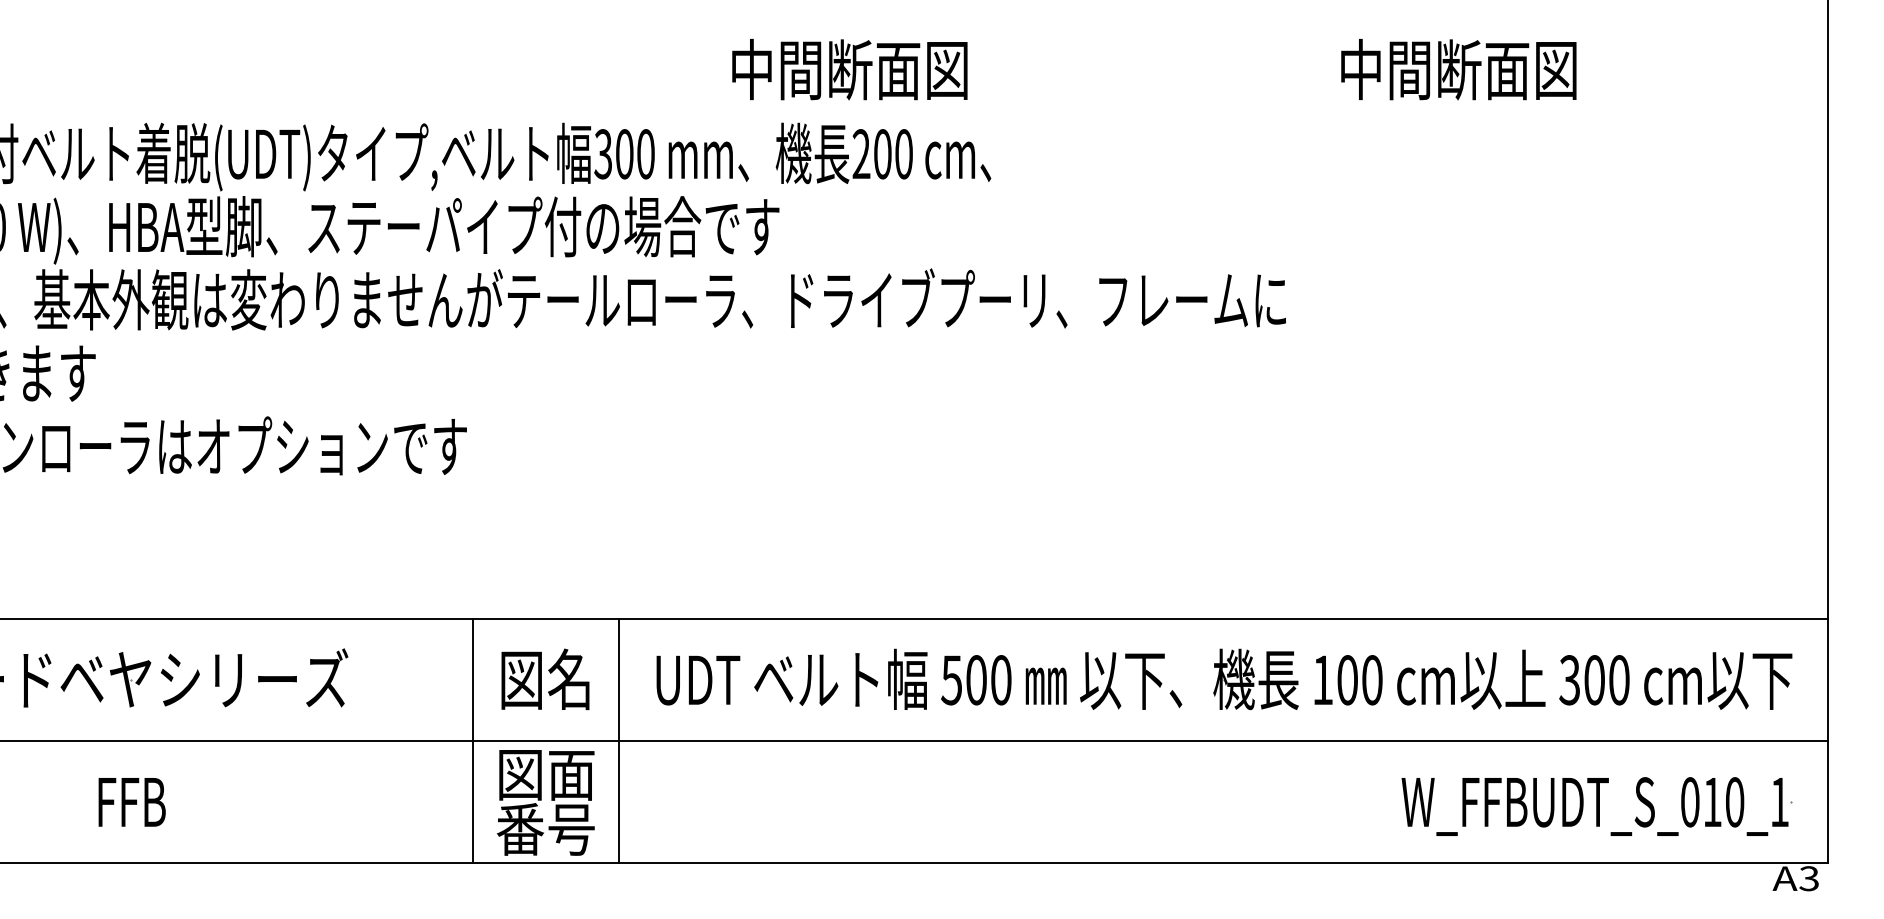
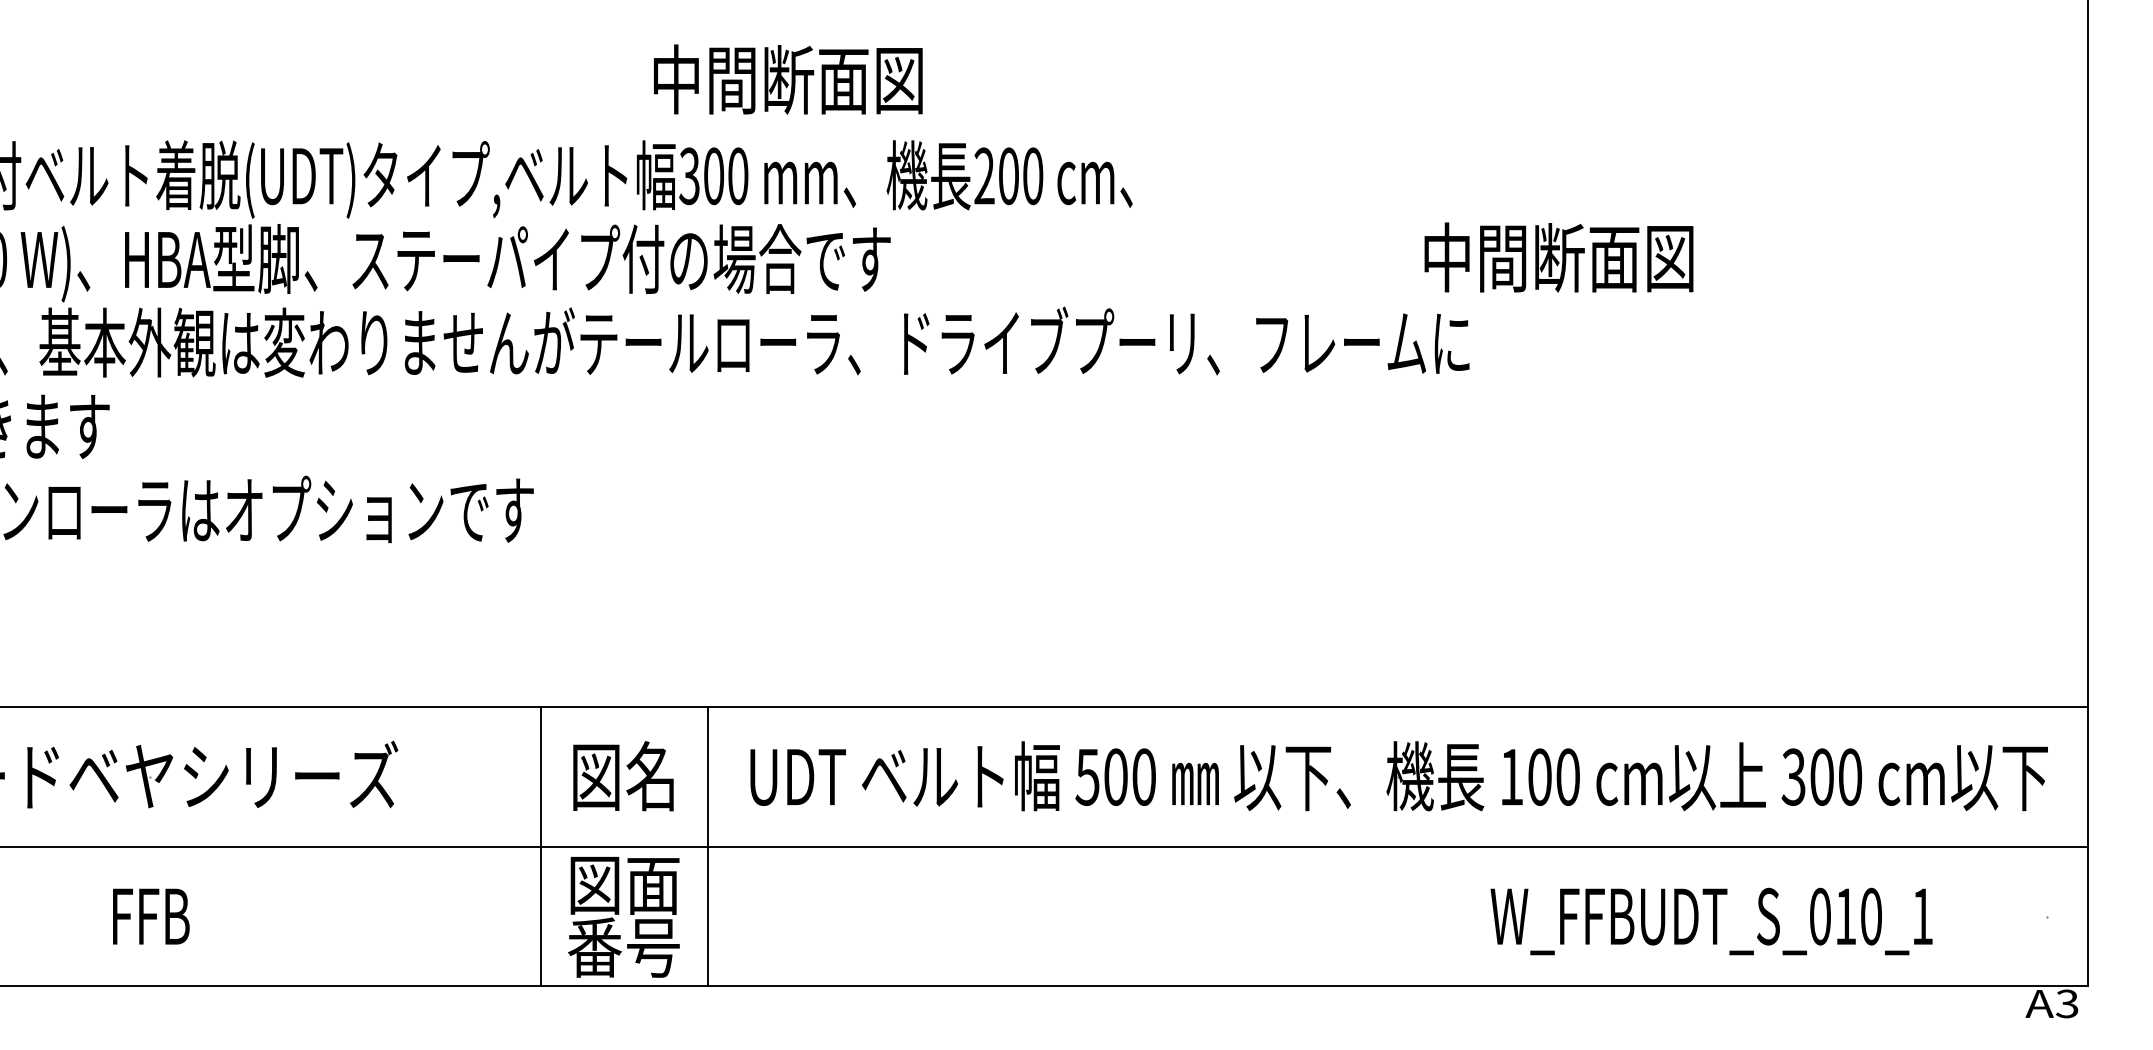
text: (850, 69) -> (788, 79), moved
text: (1458, 69) -> (1558, 257), moved
text: (1594, 806) -> (1711, 921), moved

